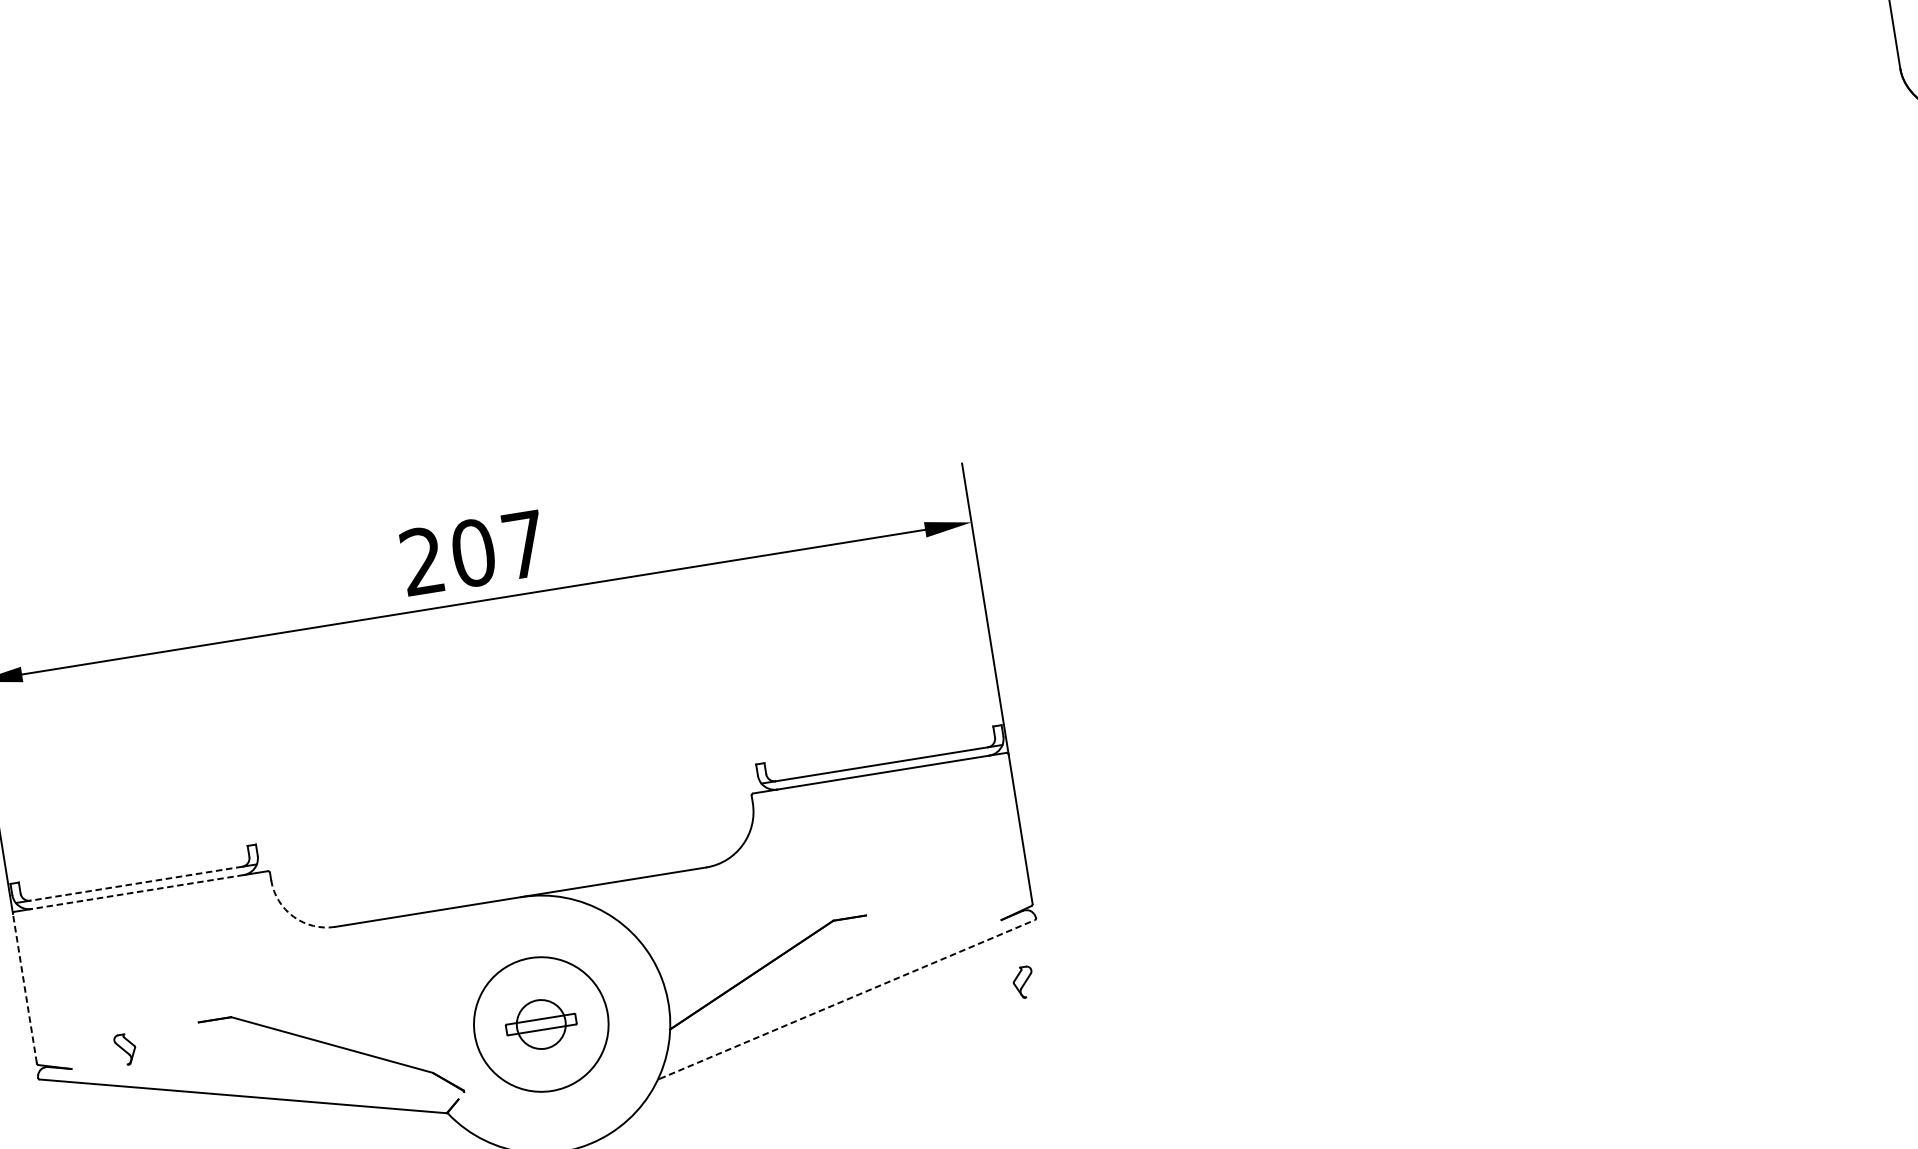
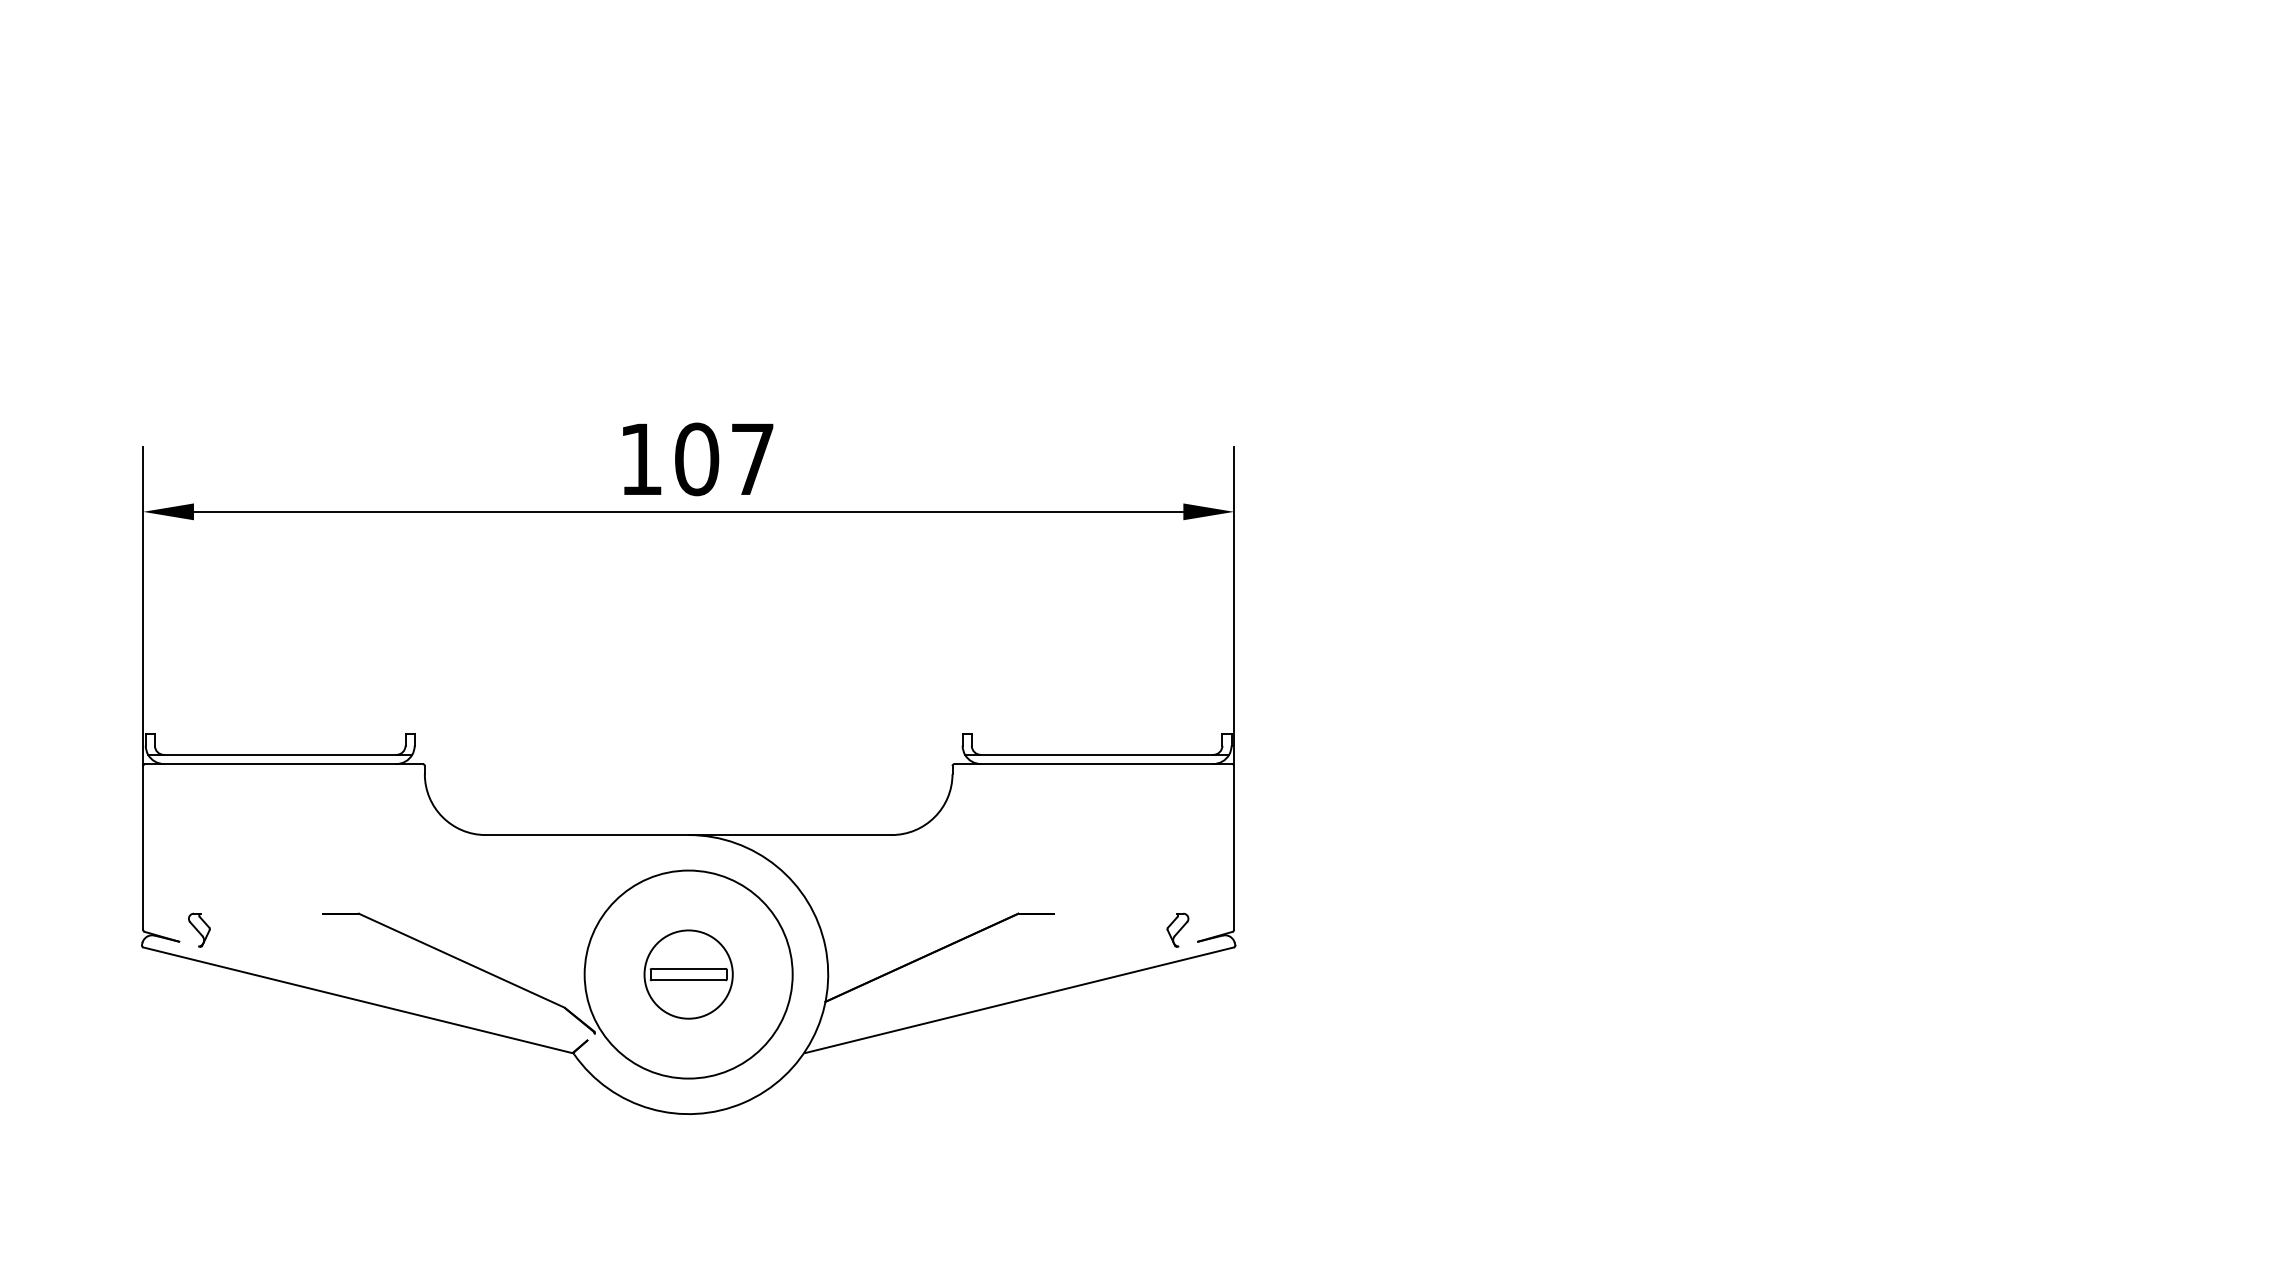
text: (421, 560) -> (640, 458), 207 -> 107
line: (135, 883) -> (279, 754), dashed -> solid
line: (137, 892) -> (279, 764), dashed -> solid
arc: (293, 917) -> (442, 817), dashed -> solid
part: (1023, 981) -> (1177, 929), moved
line: (25, 988) -> (143, 847), dashed -> solid
line: (847, 999) -> (1020, 1000), dashed -> solid
circle: (541, 1024) -> (688, 974), size x1.43
circle: (541, 1024) -> (688, 974), size x1.67
part: (125, 1048) -> (199, 929), moved

